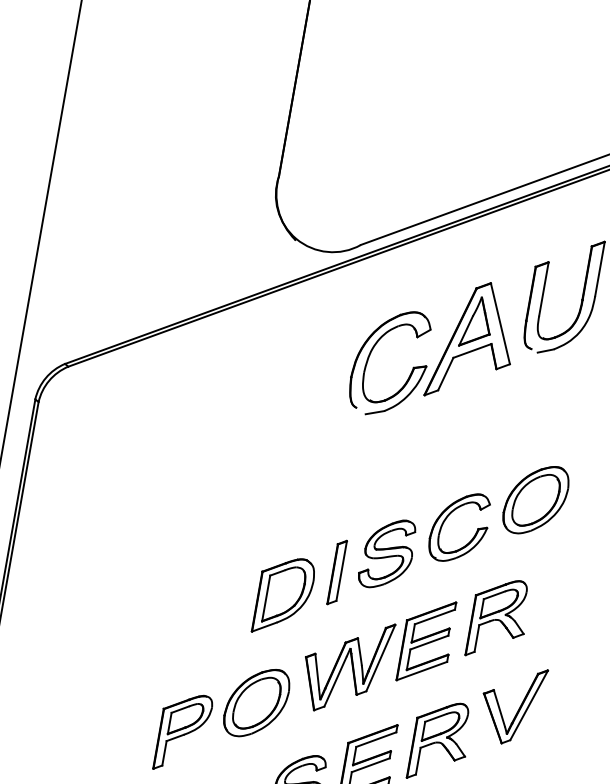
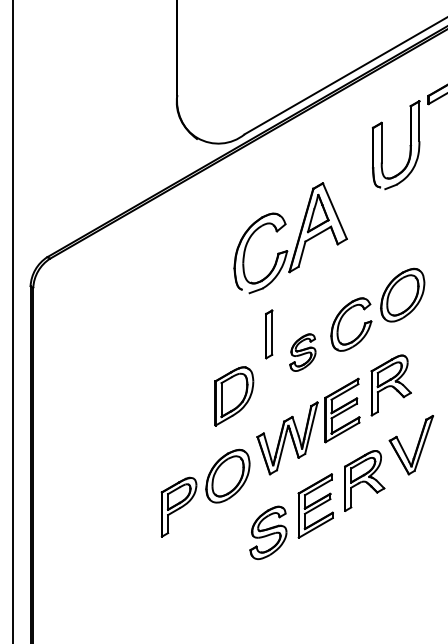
part: (443, 353) -> (297, 239), moved
part: (386, 553) -> (302, 352), size x0.7
part: (337, 572) -> (269, 334), moved

